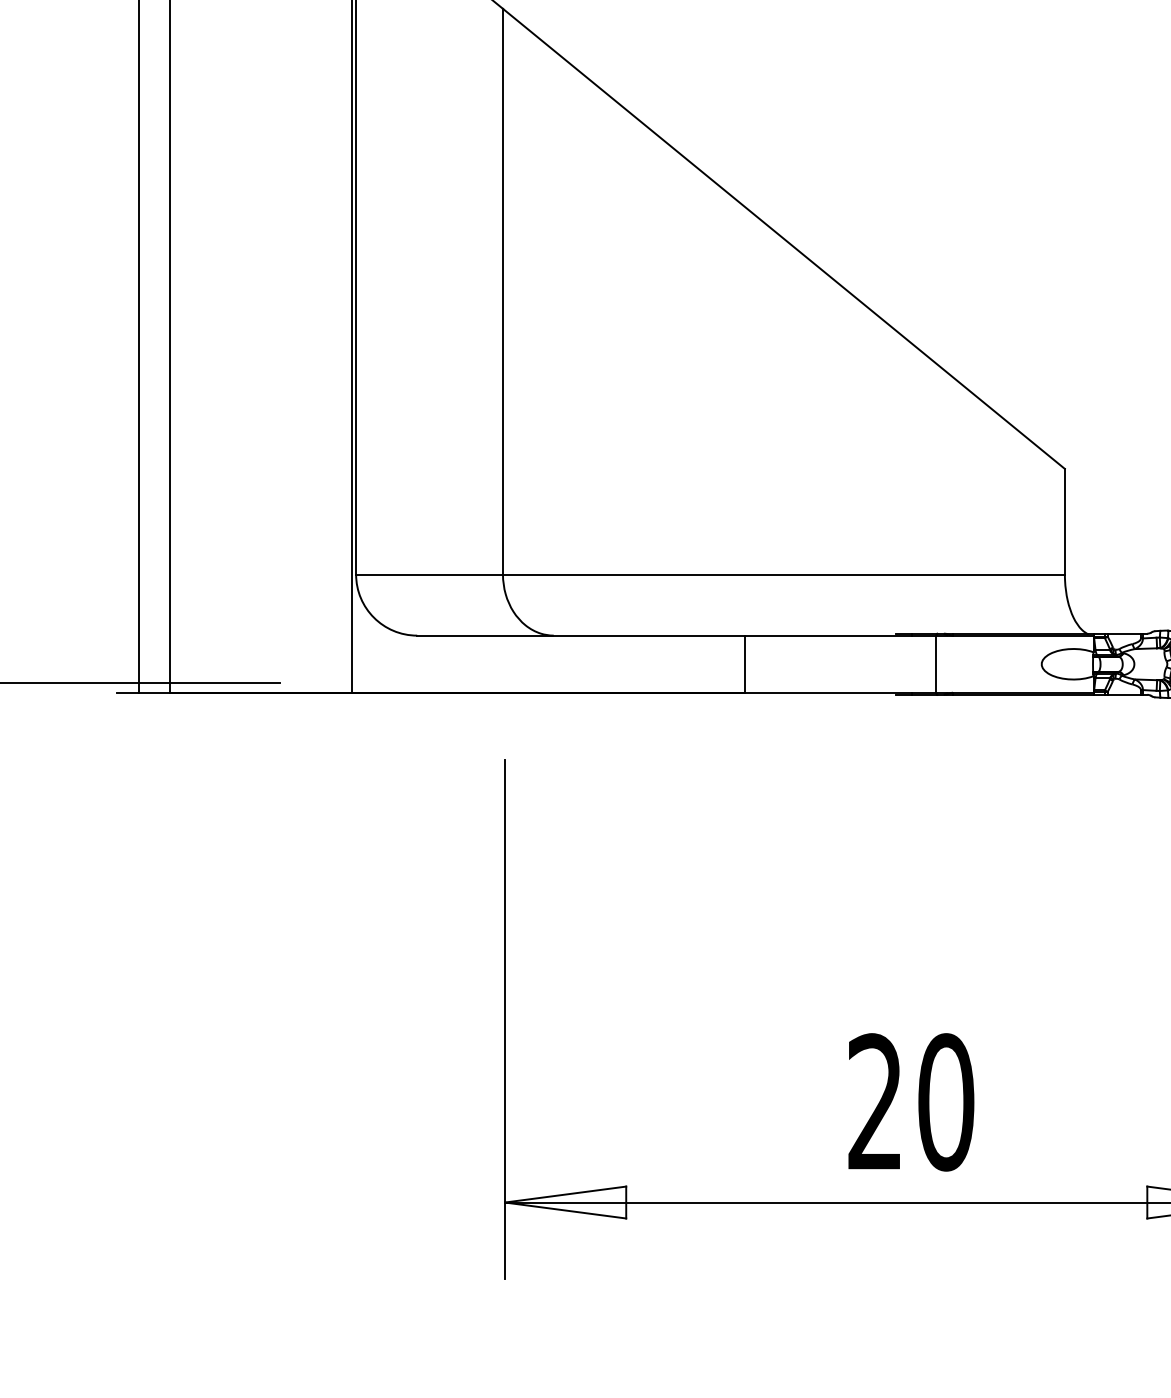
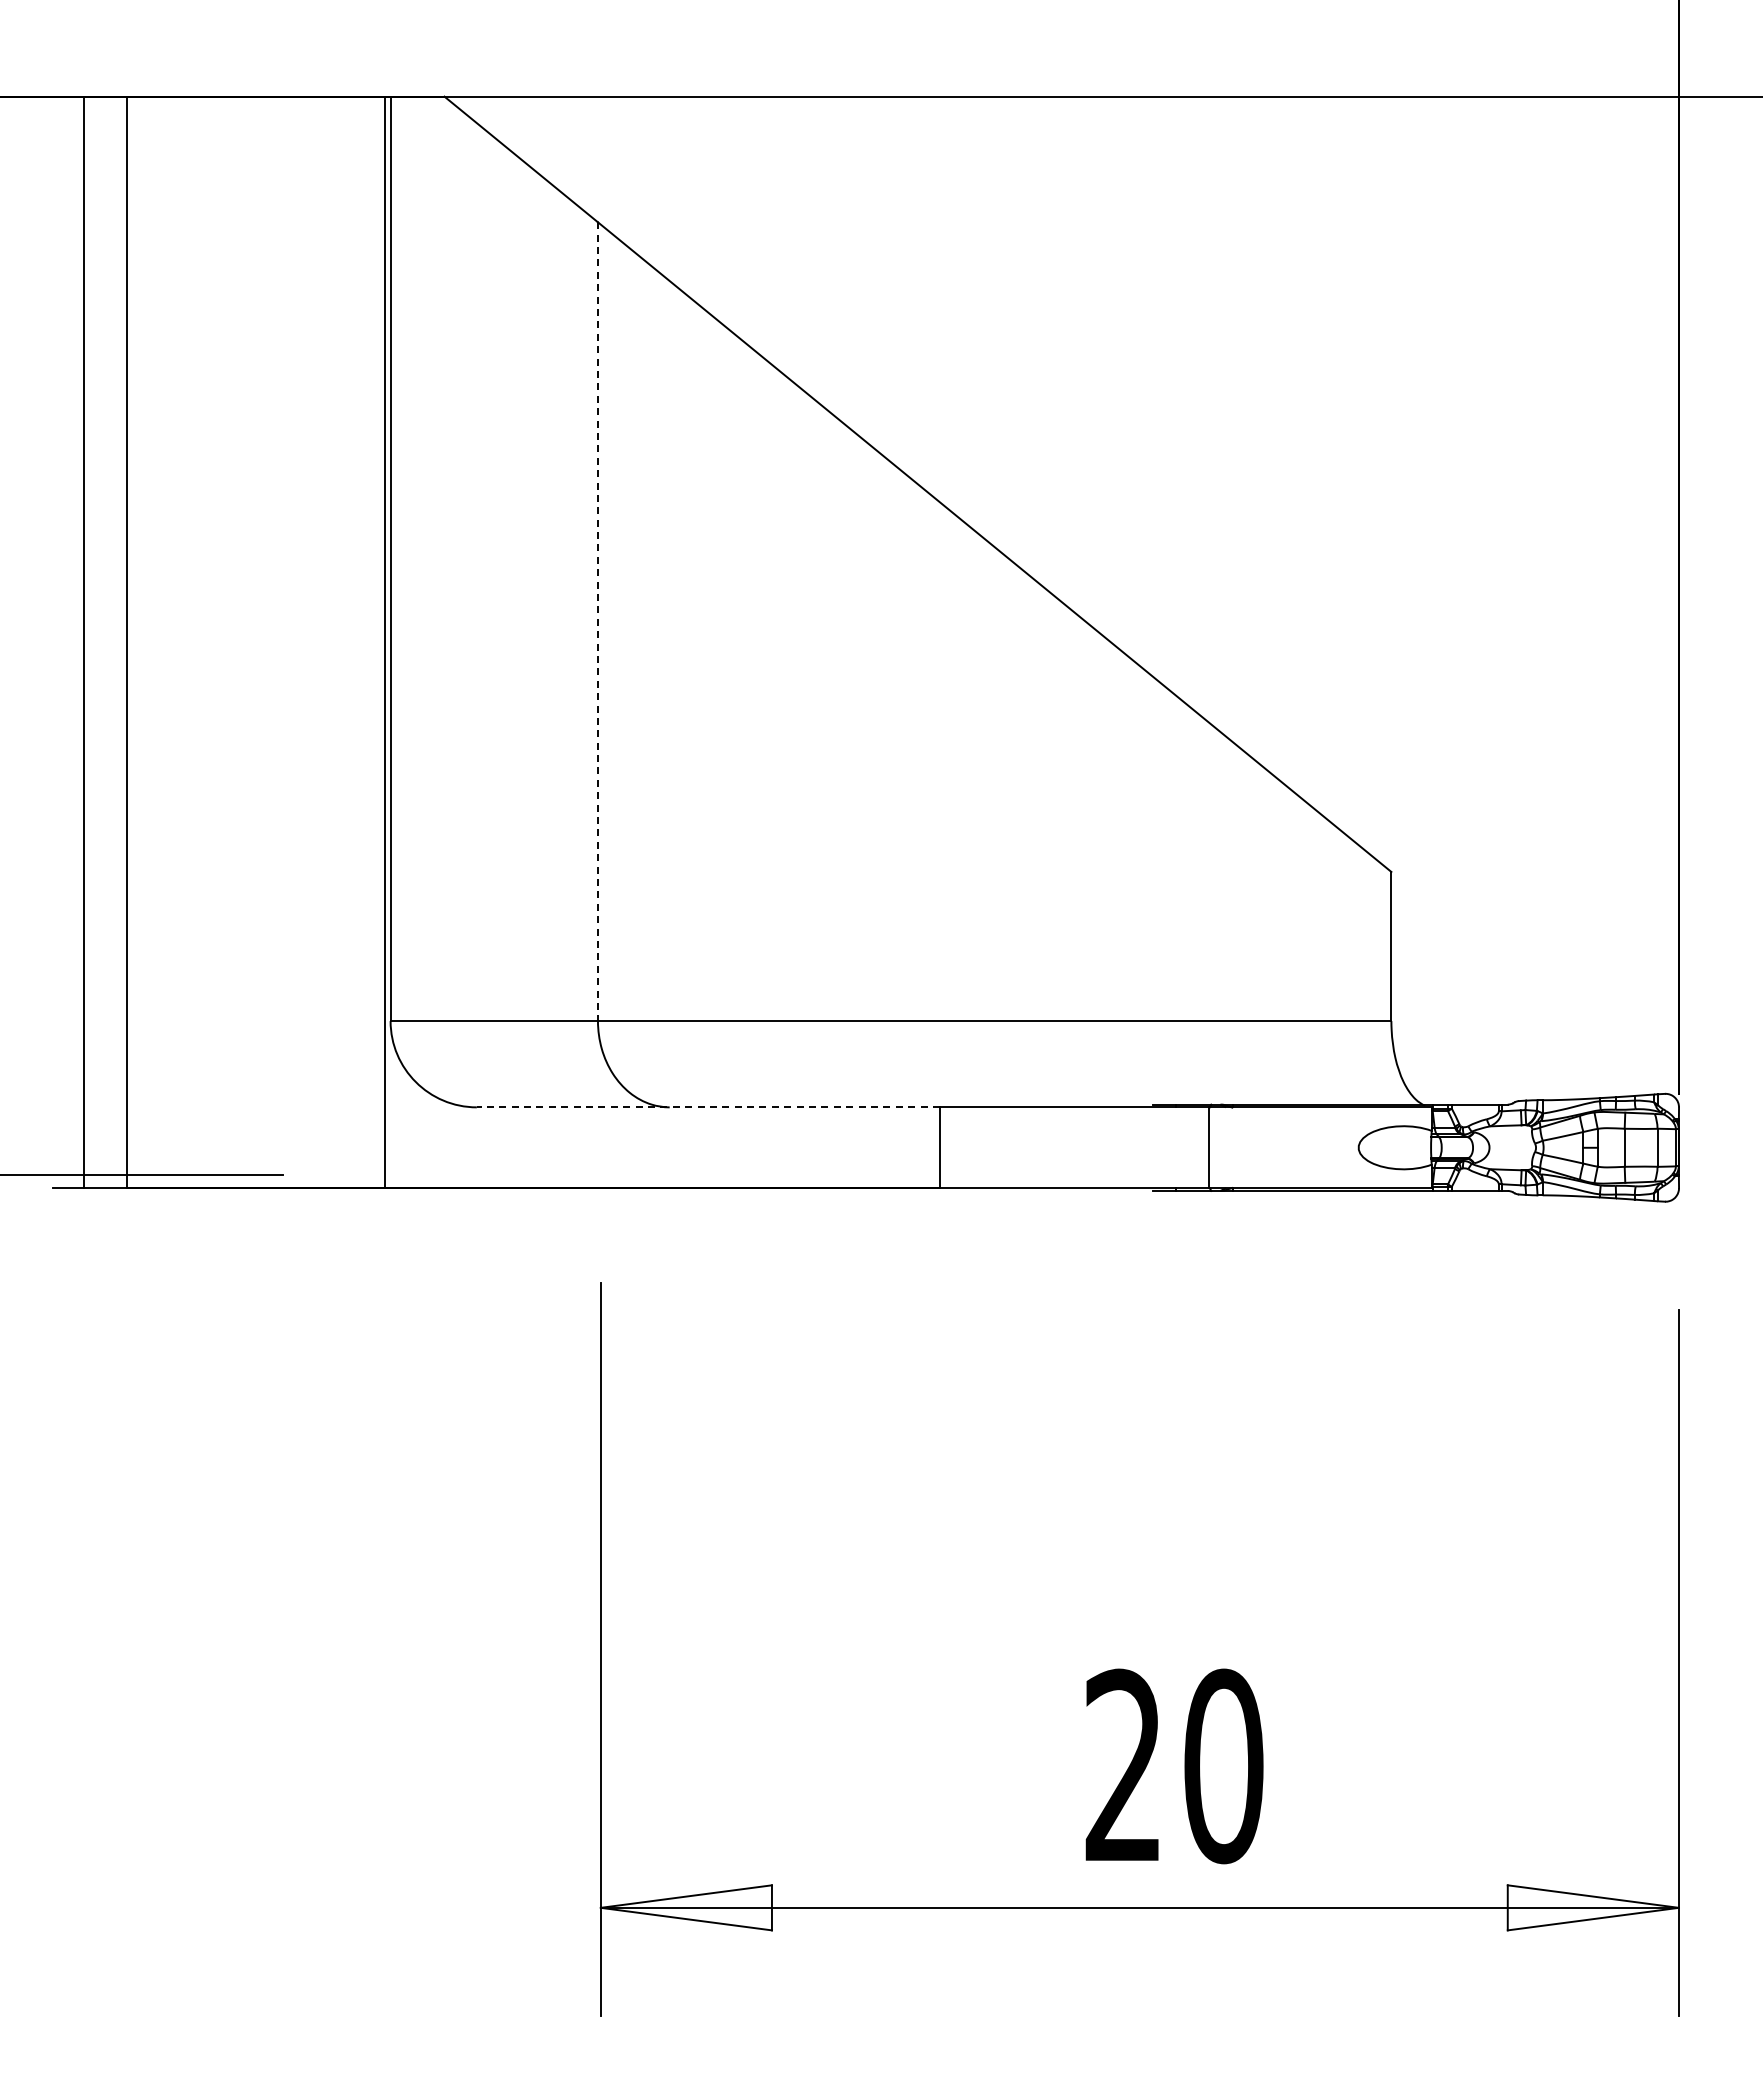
line: (502, 292) -> (597, 622), solid -> dashed
line: (581, 635) -> (708, 1107), solid -> dashed

